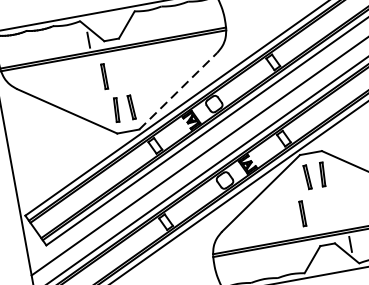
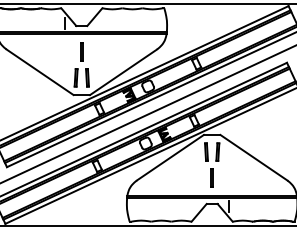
line: (104, 76) -> (81, 51), moved
line: (178, 91) -> (123, 72), dashed -> solid
line: (301, 213) -> (211, 177), moved

